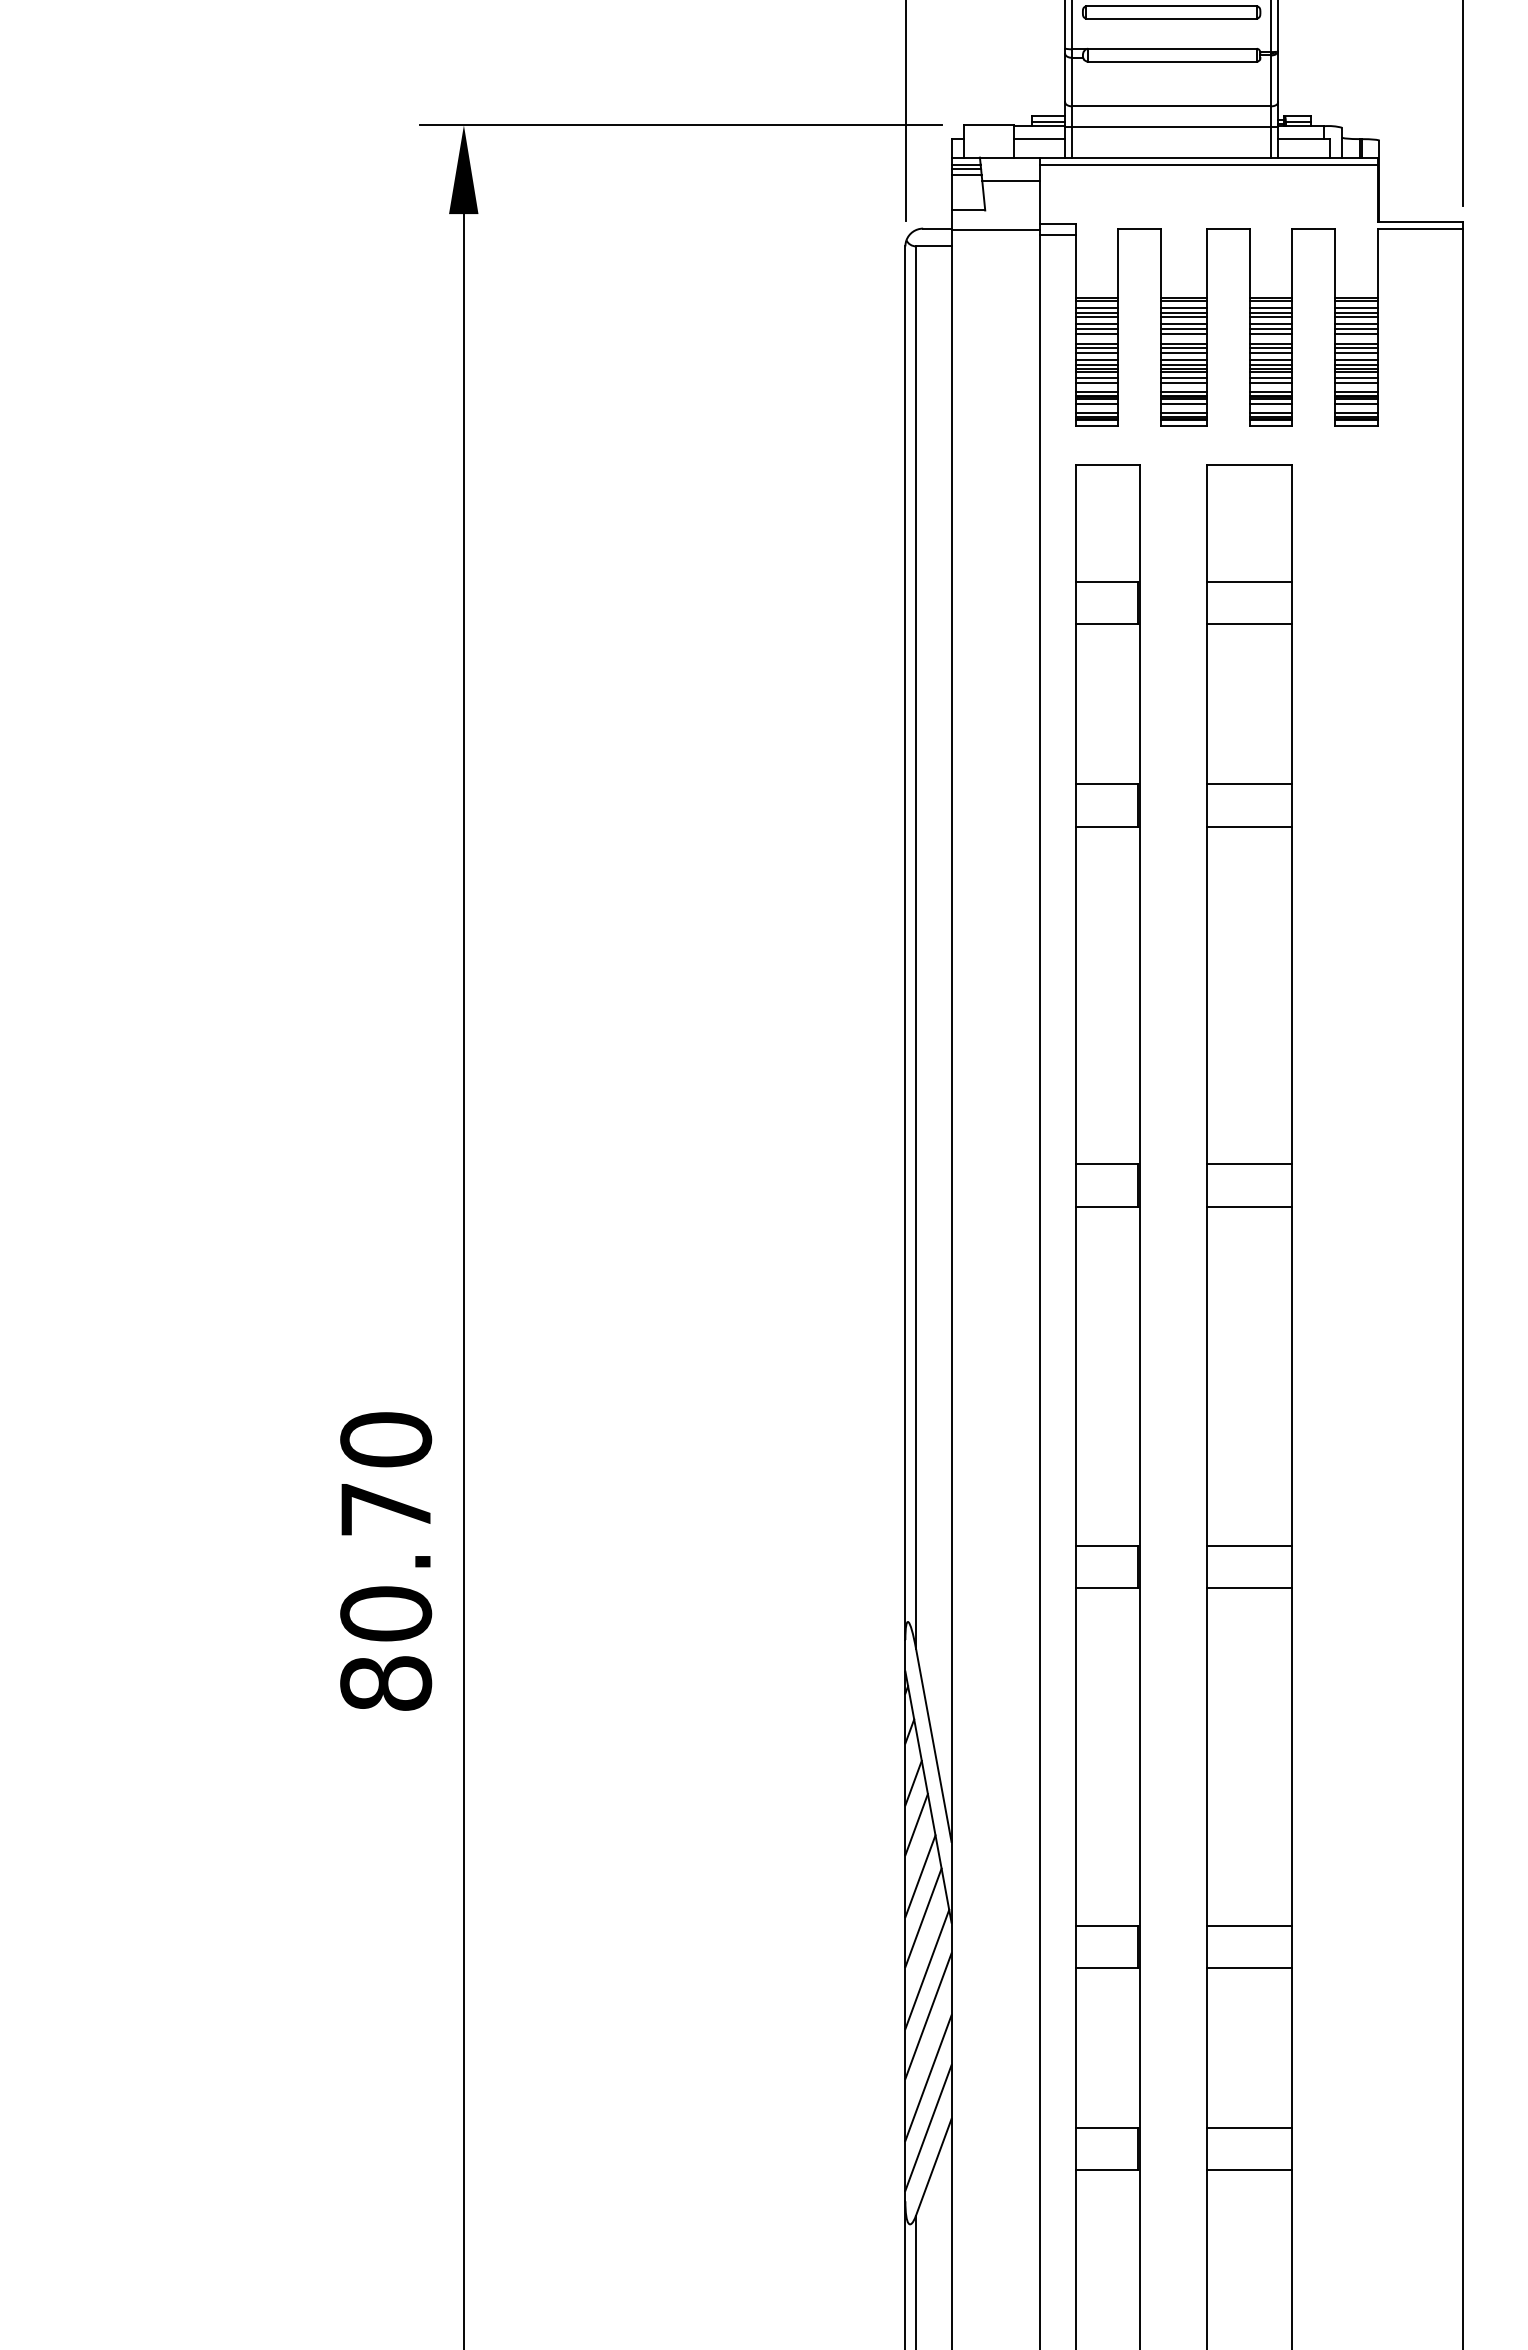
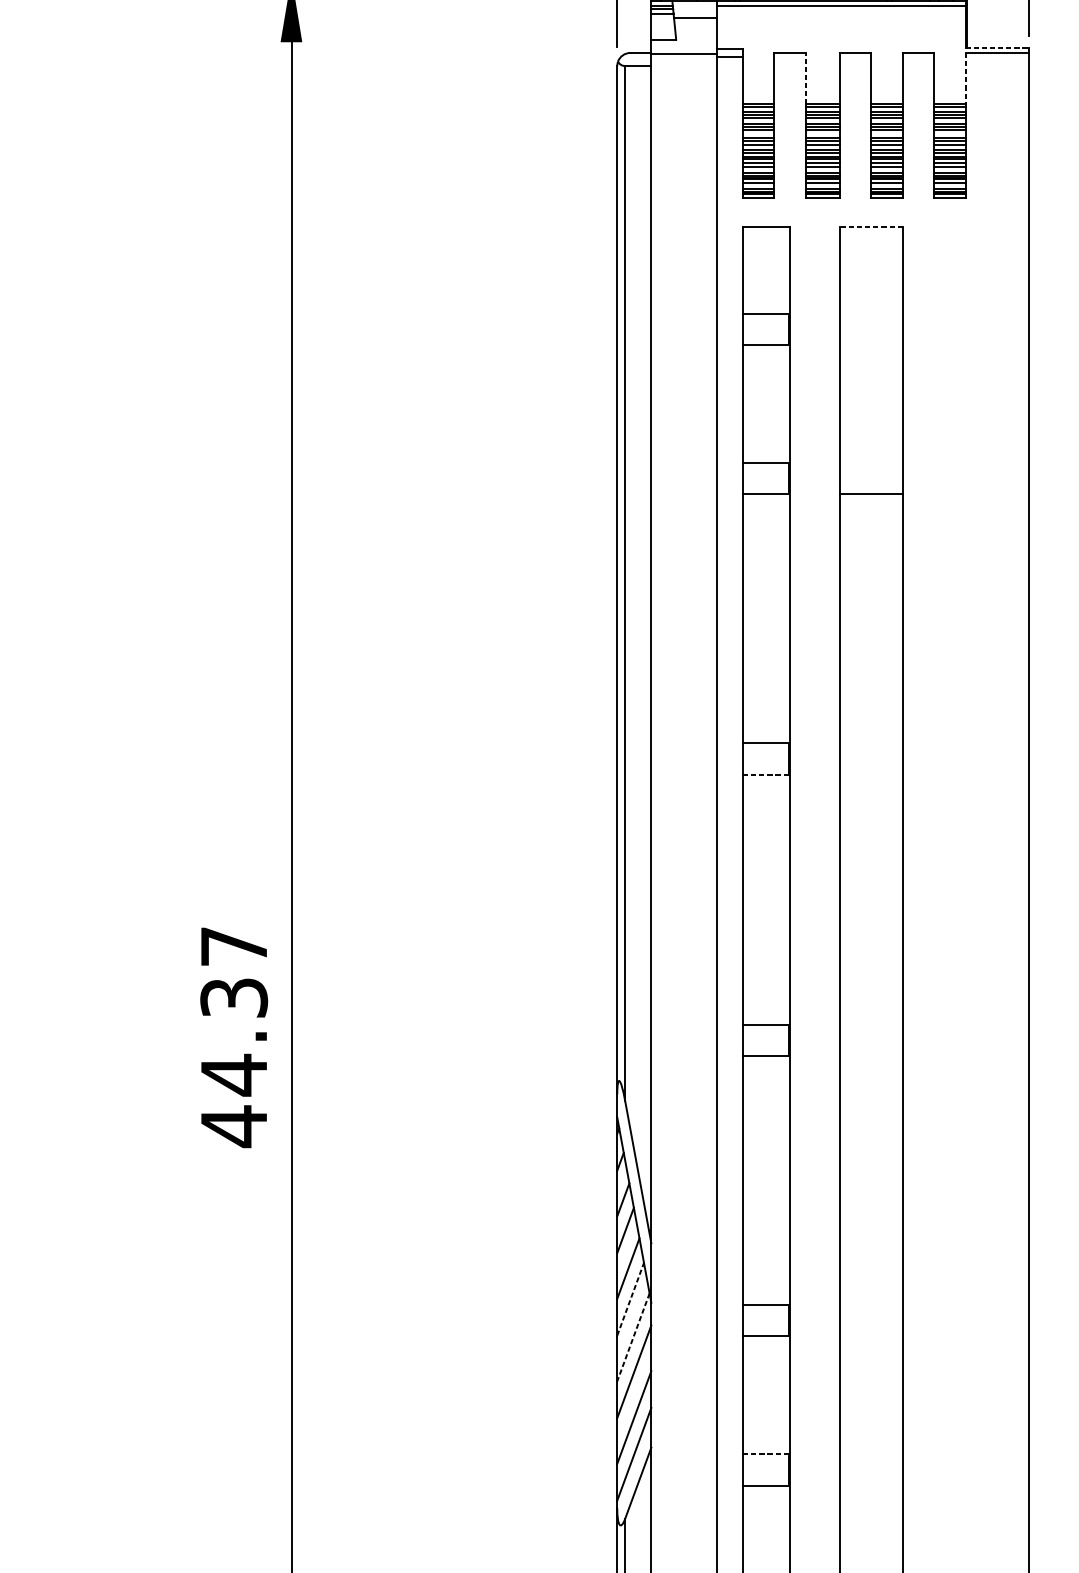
line: (1420, 221) -> (997, 47), solid -> dashed
line: (1160, 263) -> (805, 78), solid -> dashed
line: (1377, 263) -> (965, 78), solid -> dashed
line: (1249, 464) -> (871, 227), solid -> dashed
line: (1249, 581) -> (871, 313), removed
line: (1249, 624) -> (871, 345), removed
line: (1249, 784) -> (871, 463), removed
line: (1249, 1164) -> (871, 743), removed
line: (1107, 1206) -> (766, 774), solid -> dashed
line: (1249, 1206) -> (871, 774), removed
line: (1249, 1545) -> (871, 1024), removed
text: (386, 1562) -> (234, 1037), 80.70 -> 44.37
line: (1249, 1588) -> (871, 1056), removed
line: (923, 1917) -> (630, 1299), solid -> dashed
line: (1249, 1925) -> (871, 1304), removed
line: (1249, 1968) -> (871, 1336), removed
line: (927, 1969) -> (633, 1337), solid -> dashed
line: (1106, 2127) -> (765, 1453), solid -> dashed
line: (1249, 2127) -> (871, 1453), removed
line: (1249, 2170) -> (871, 1485), removed

